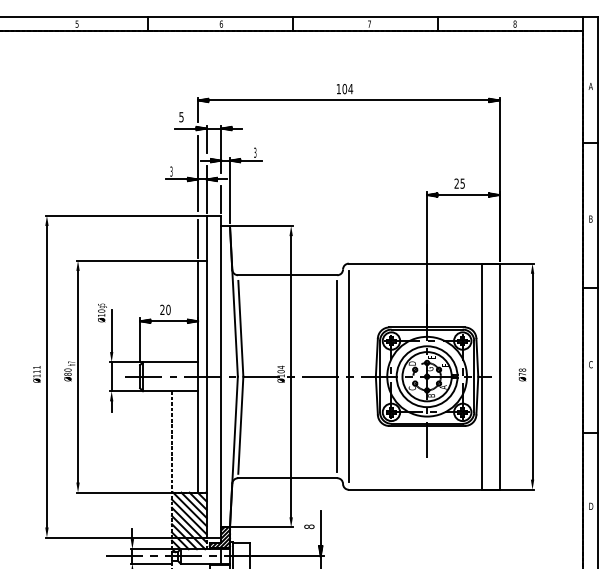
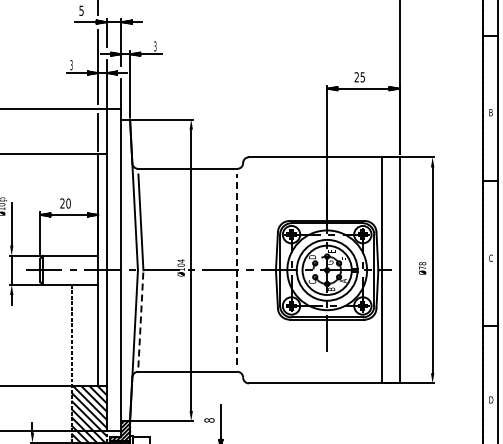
line: (337, 375) -> (237, 269), solid -> dashed
line: (348, 375) -> (248, 269), removed
line: (240, 425) -> (140, 319), solid -> dashed

